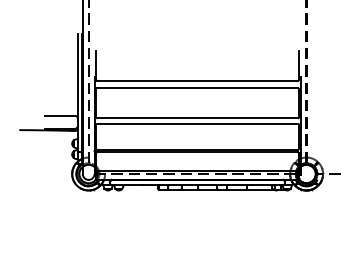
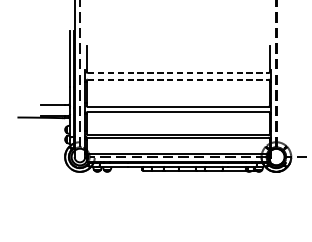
line: (198, 80) -> (178, 72), solid -> dashed
line: (198, 88) -> (178, 79), solid -> dashed

